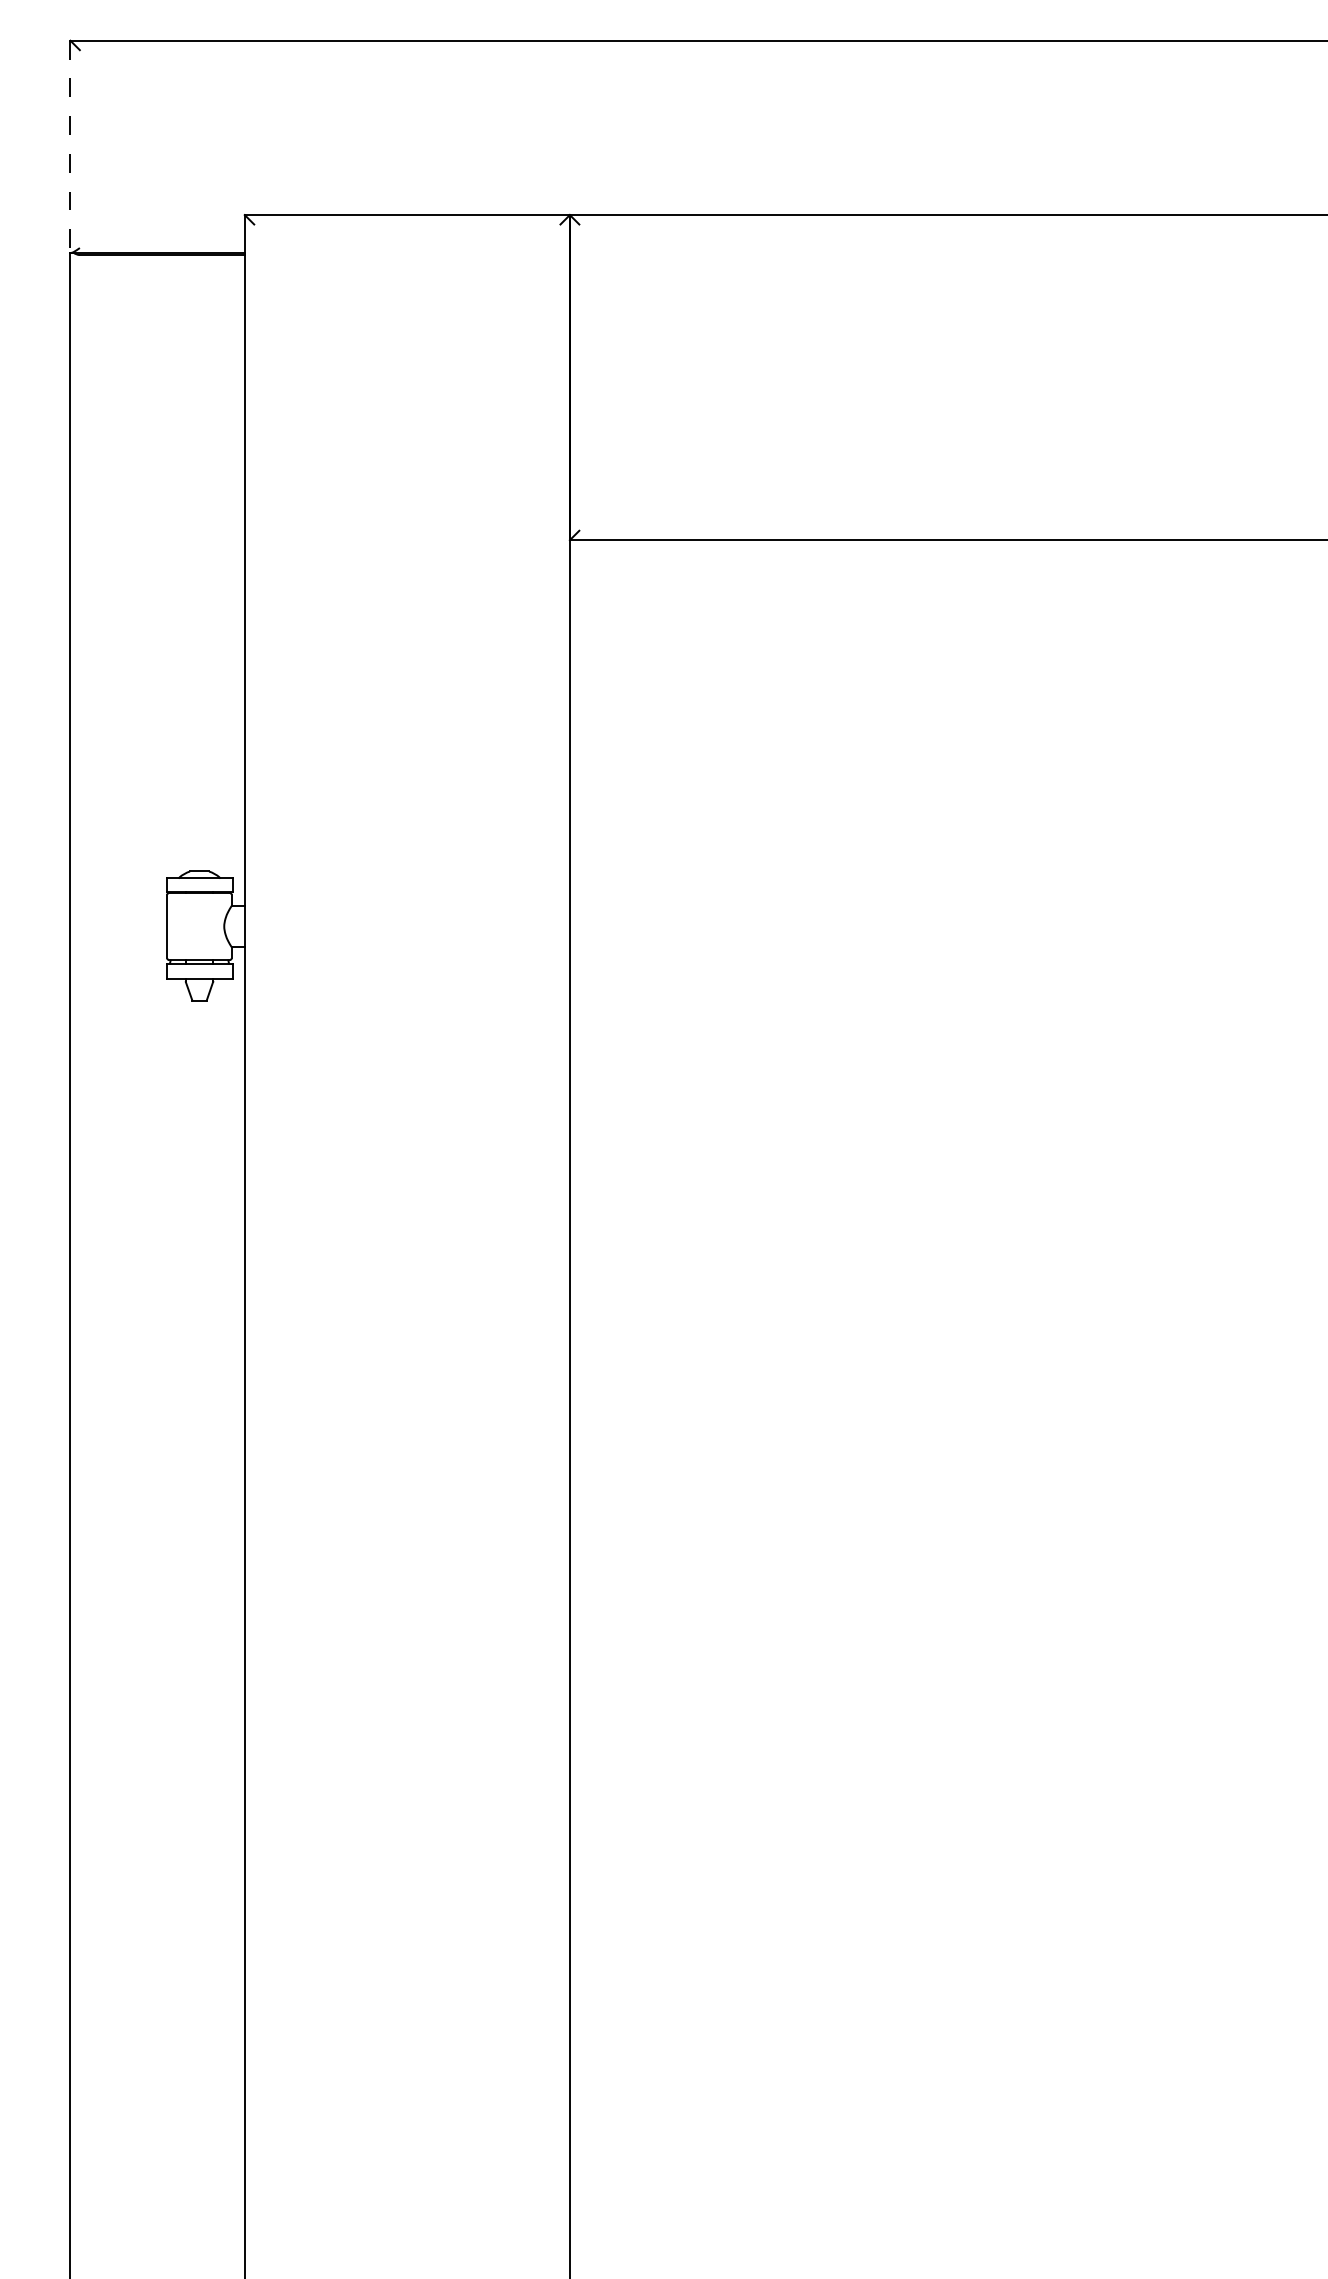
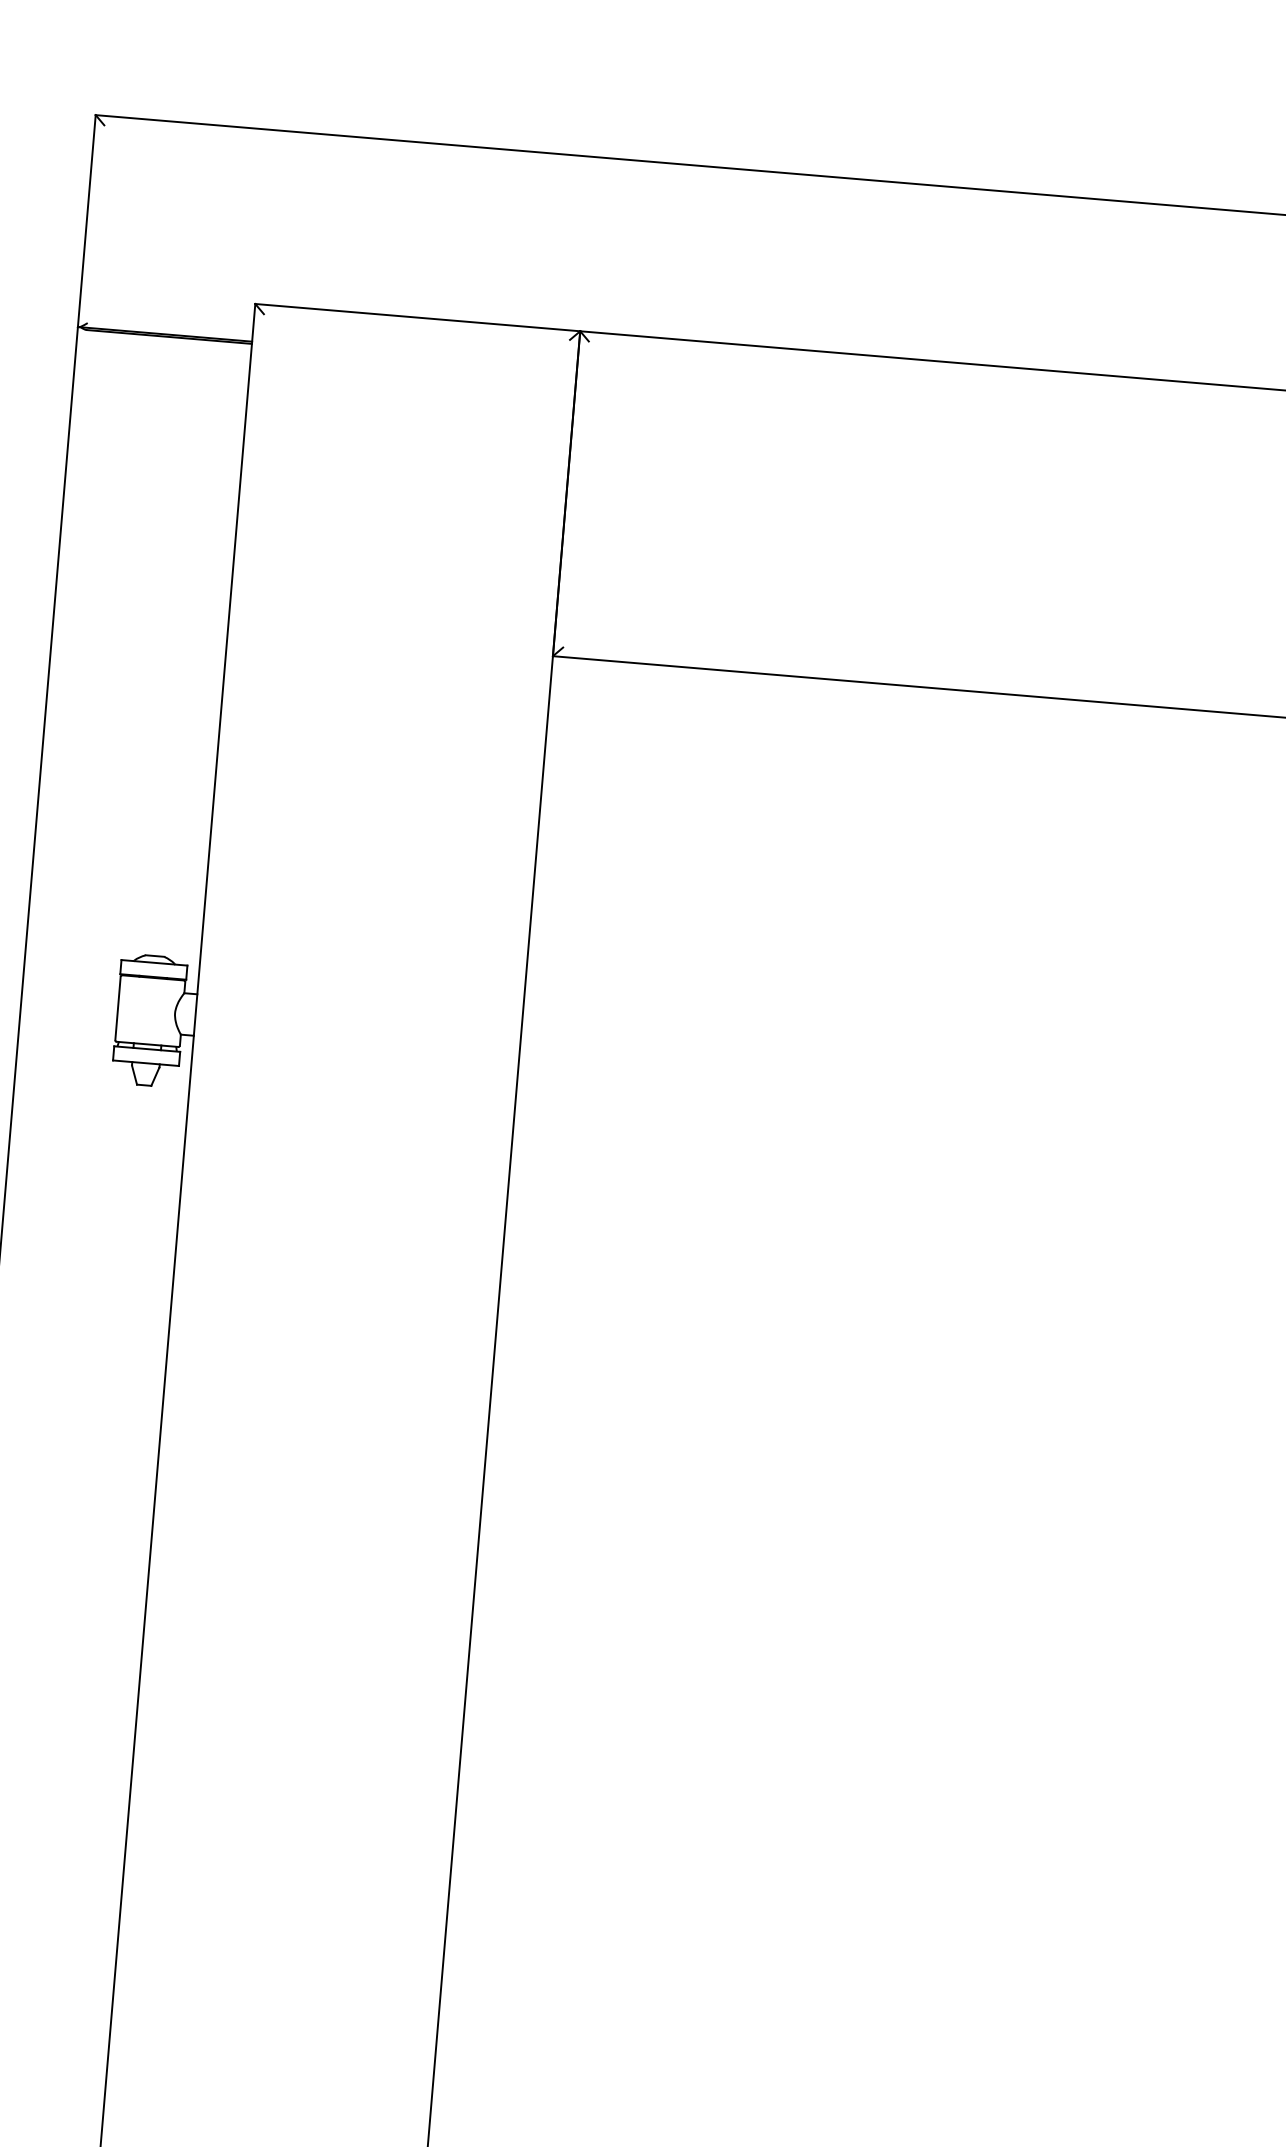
line: (70, 147) -> (86, 221), dashed -> solid

